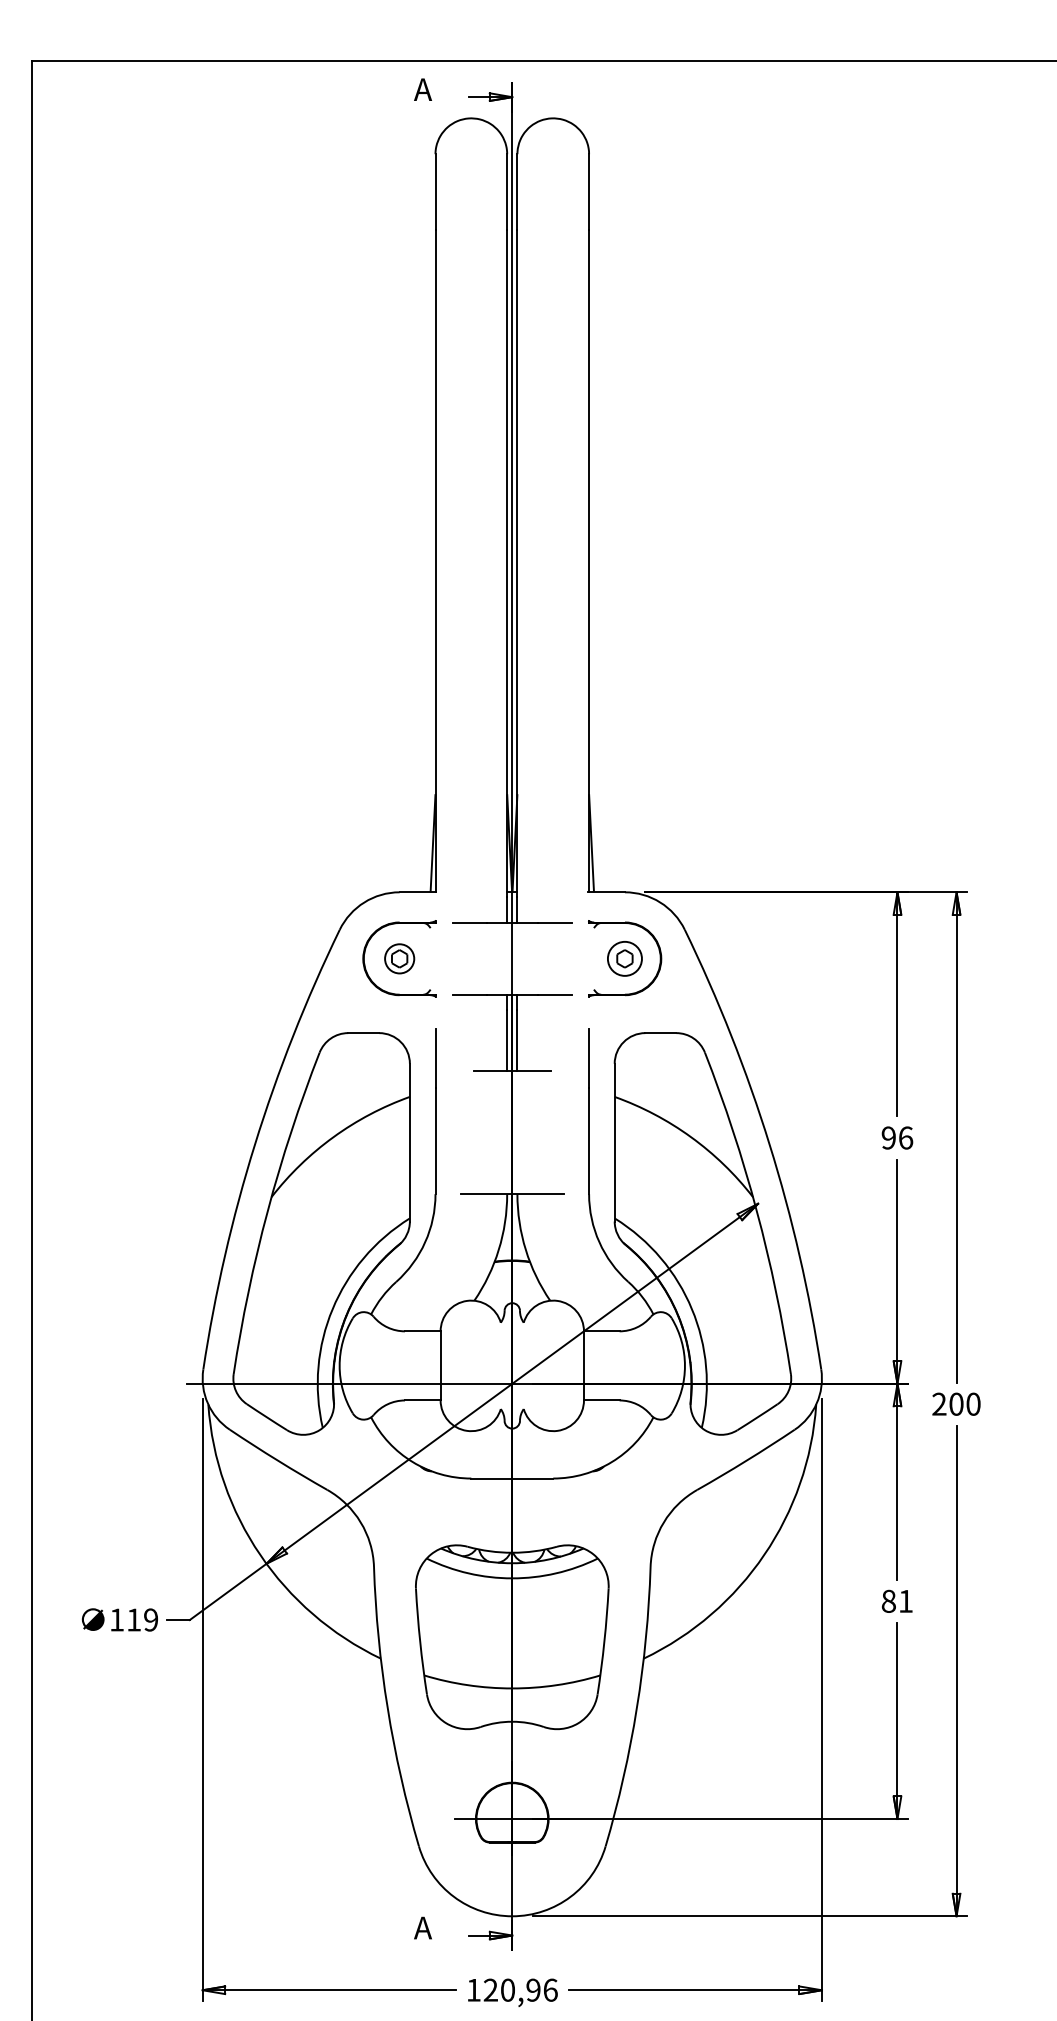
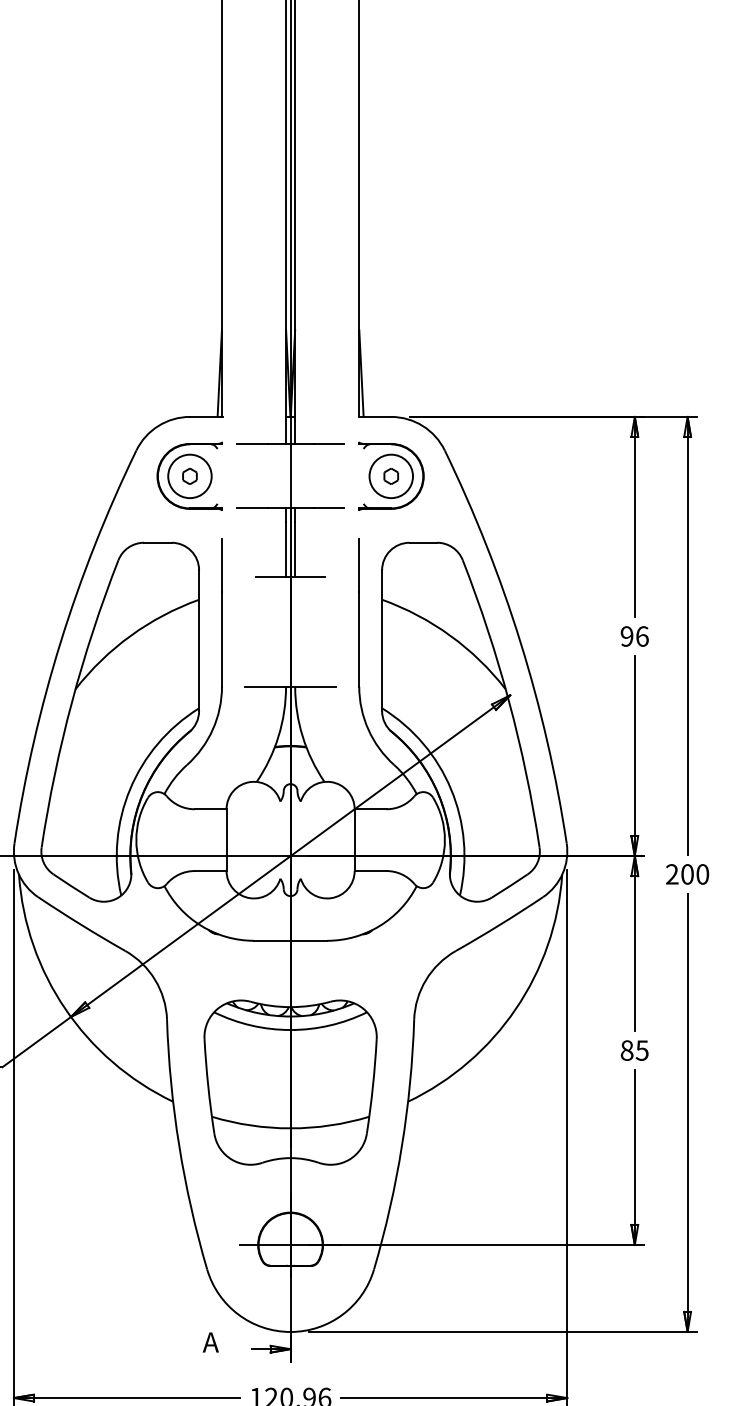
circle: (399, 958) -> (189, 476), size x1.67
circle: (624, 958) -> (390, 476), size x1.43
text: (905, 1601) -> (641, 1050), 81 -> 85

